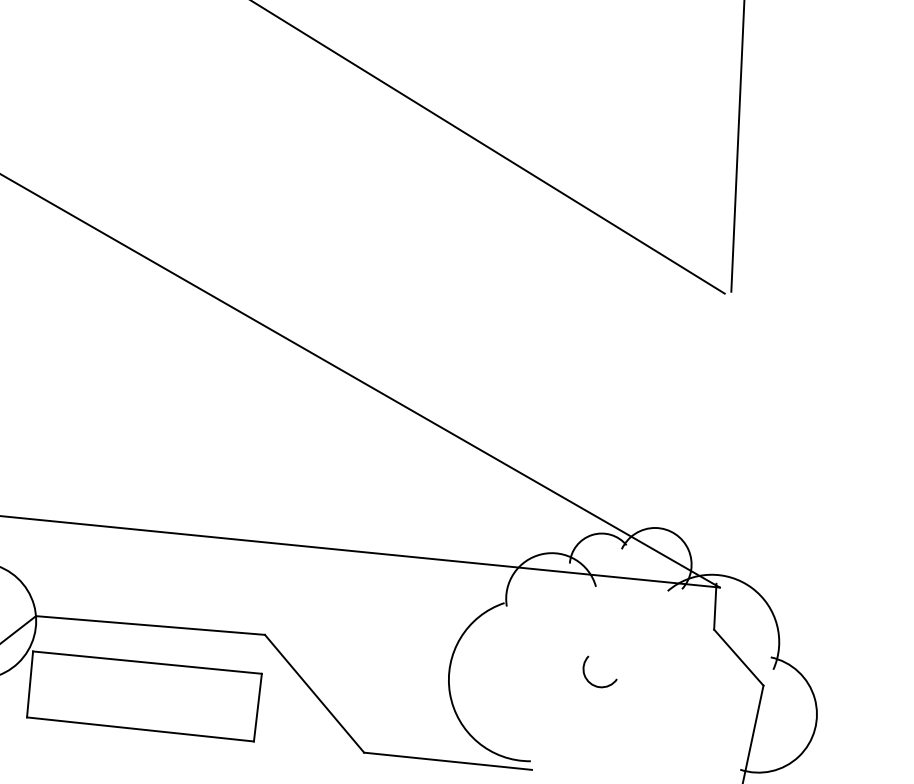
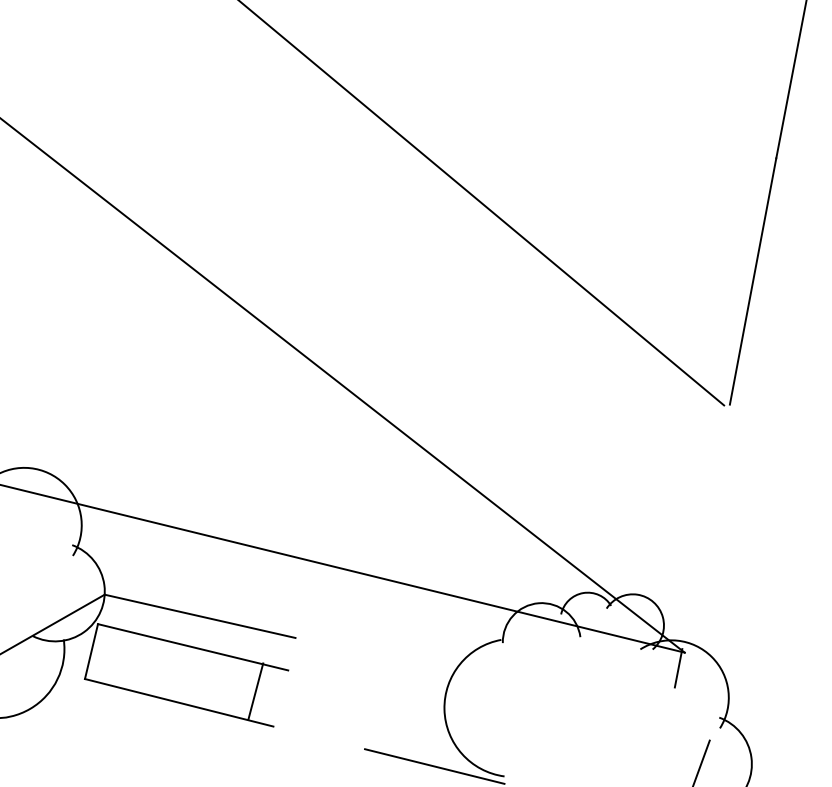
line: (737, 657) -> (691, 713), removed
arc: (586, 675) -> (561, 710), removed
line: (314, 693) -> (330, 693), removed
line: (257, 707) -> (255, 691), moved

